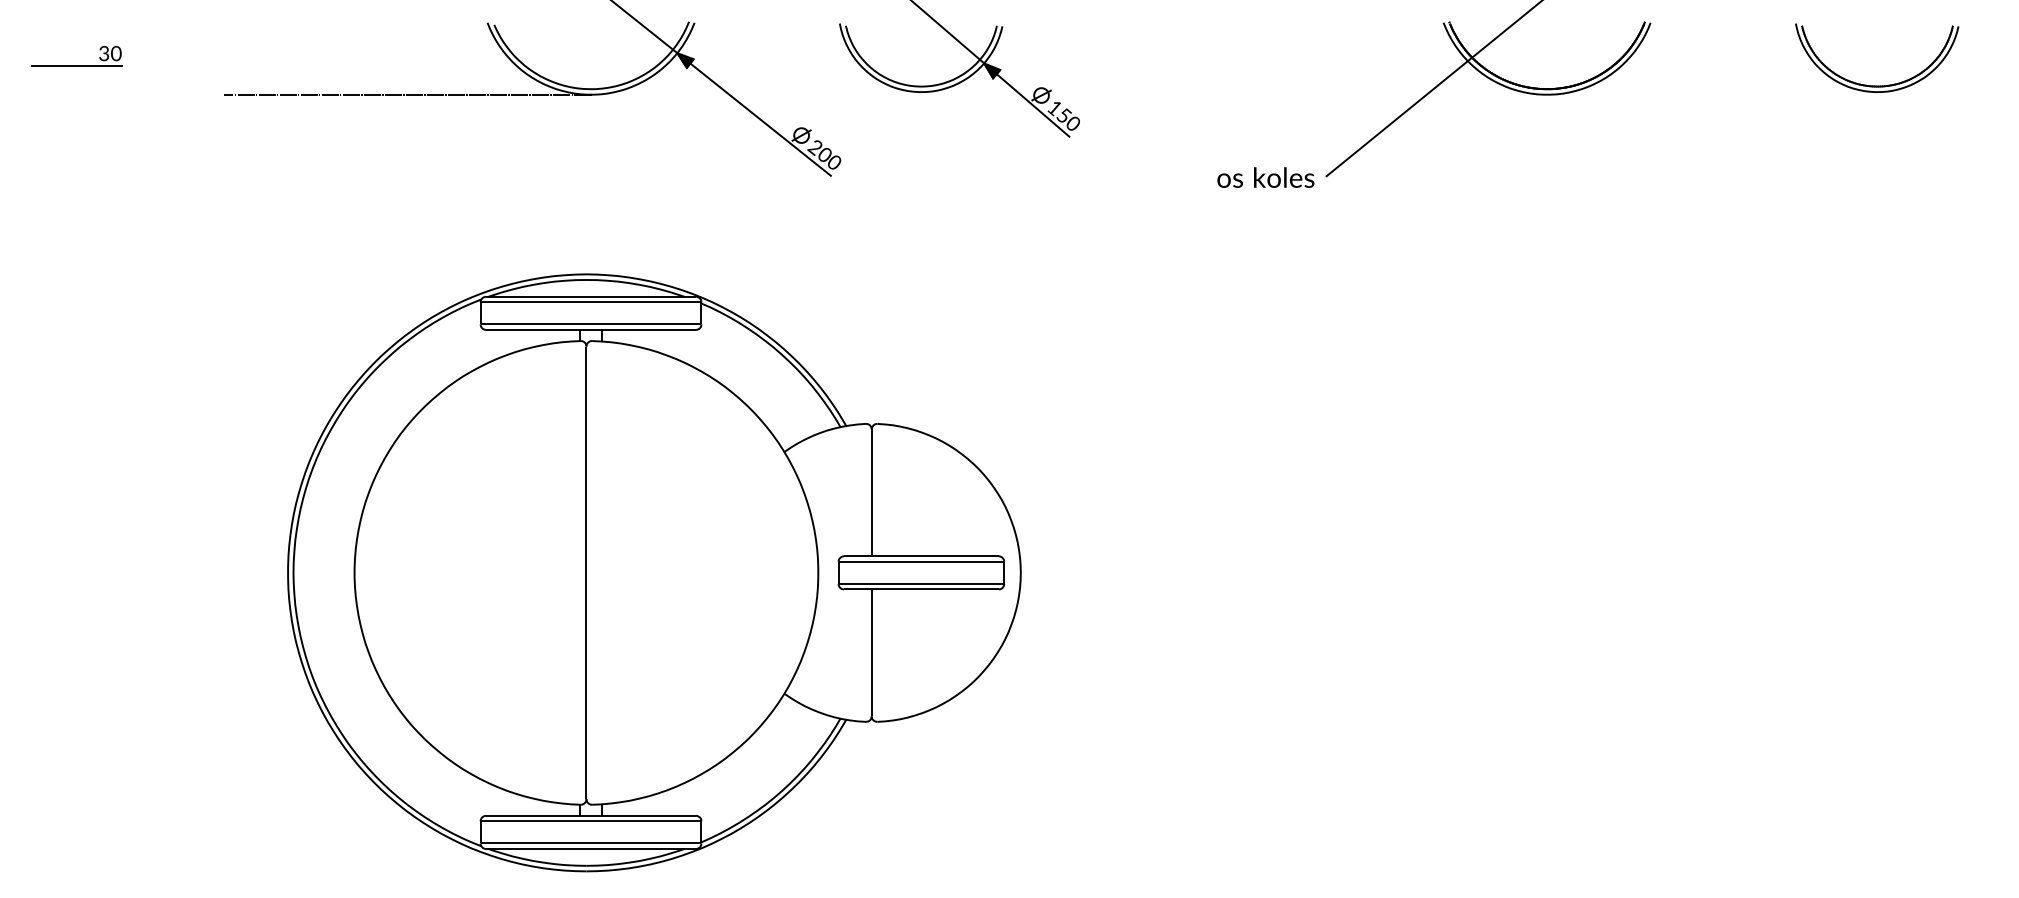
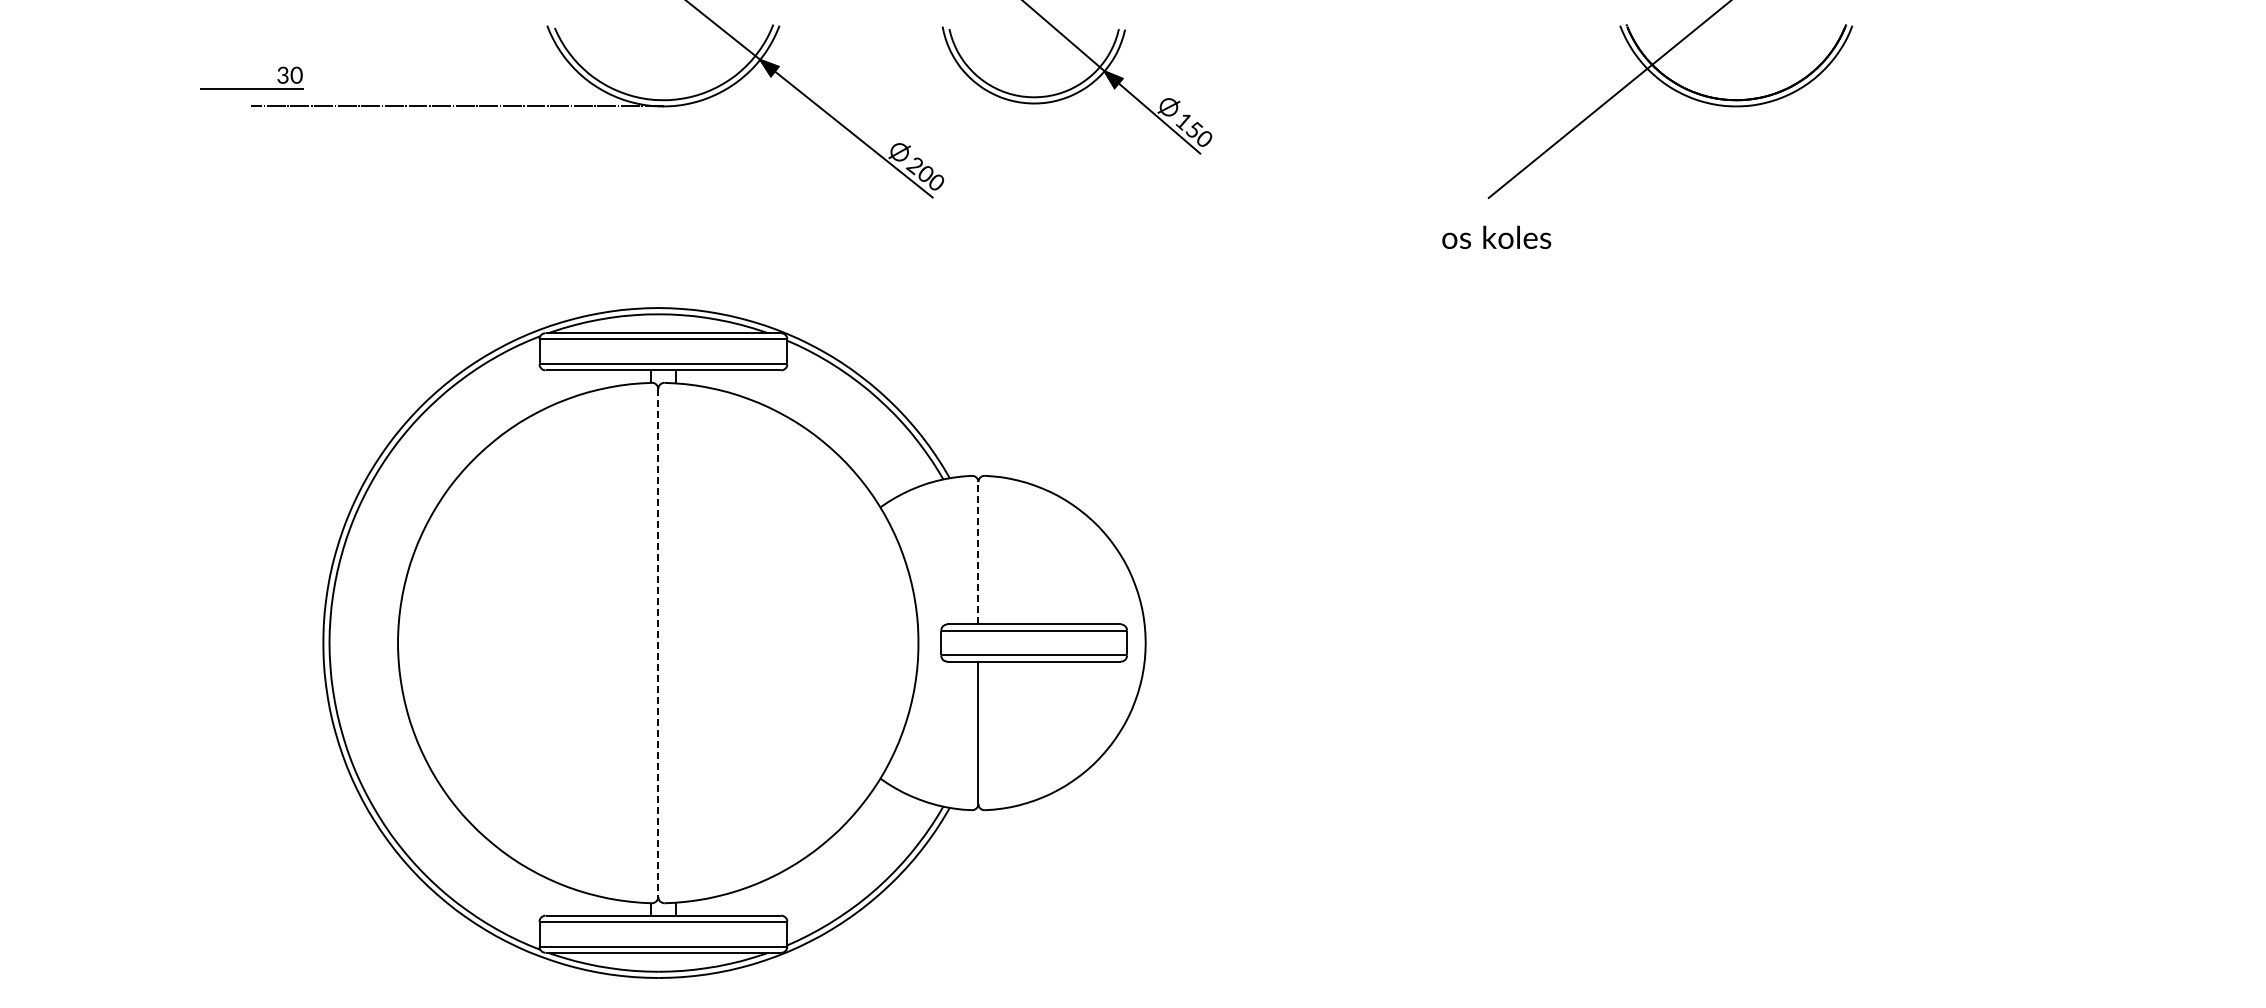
part: (76, 65) -> (251, 88), moved
part: (1876, 85) -> (2106, 96), removed
text: (1265, 176) -> (1496, 236), moved
line: (871, 492) -> (978, 552), solid -> dashed
line: (586, 573) -> (658, 643), solid -> dashed

